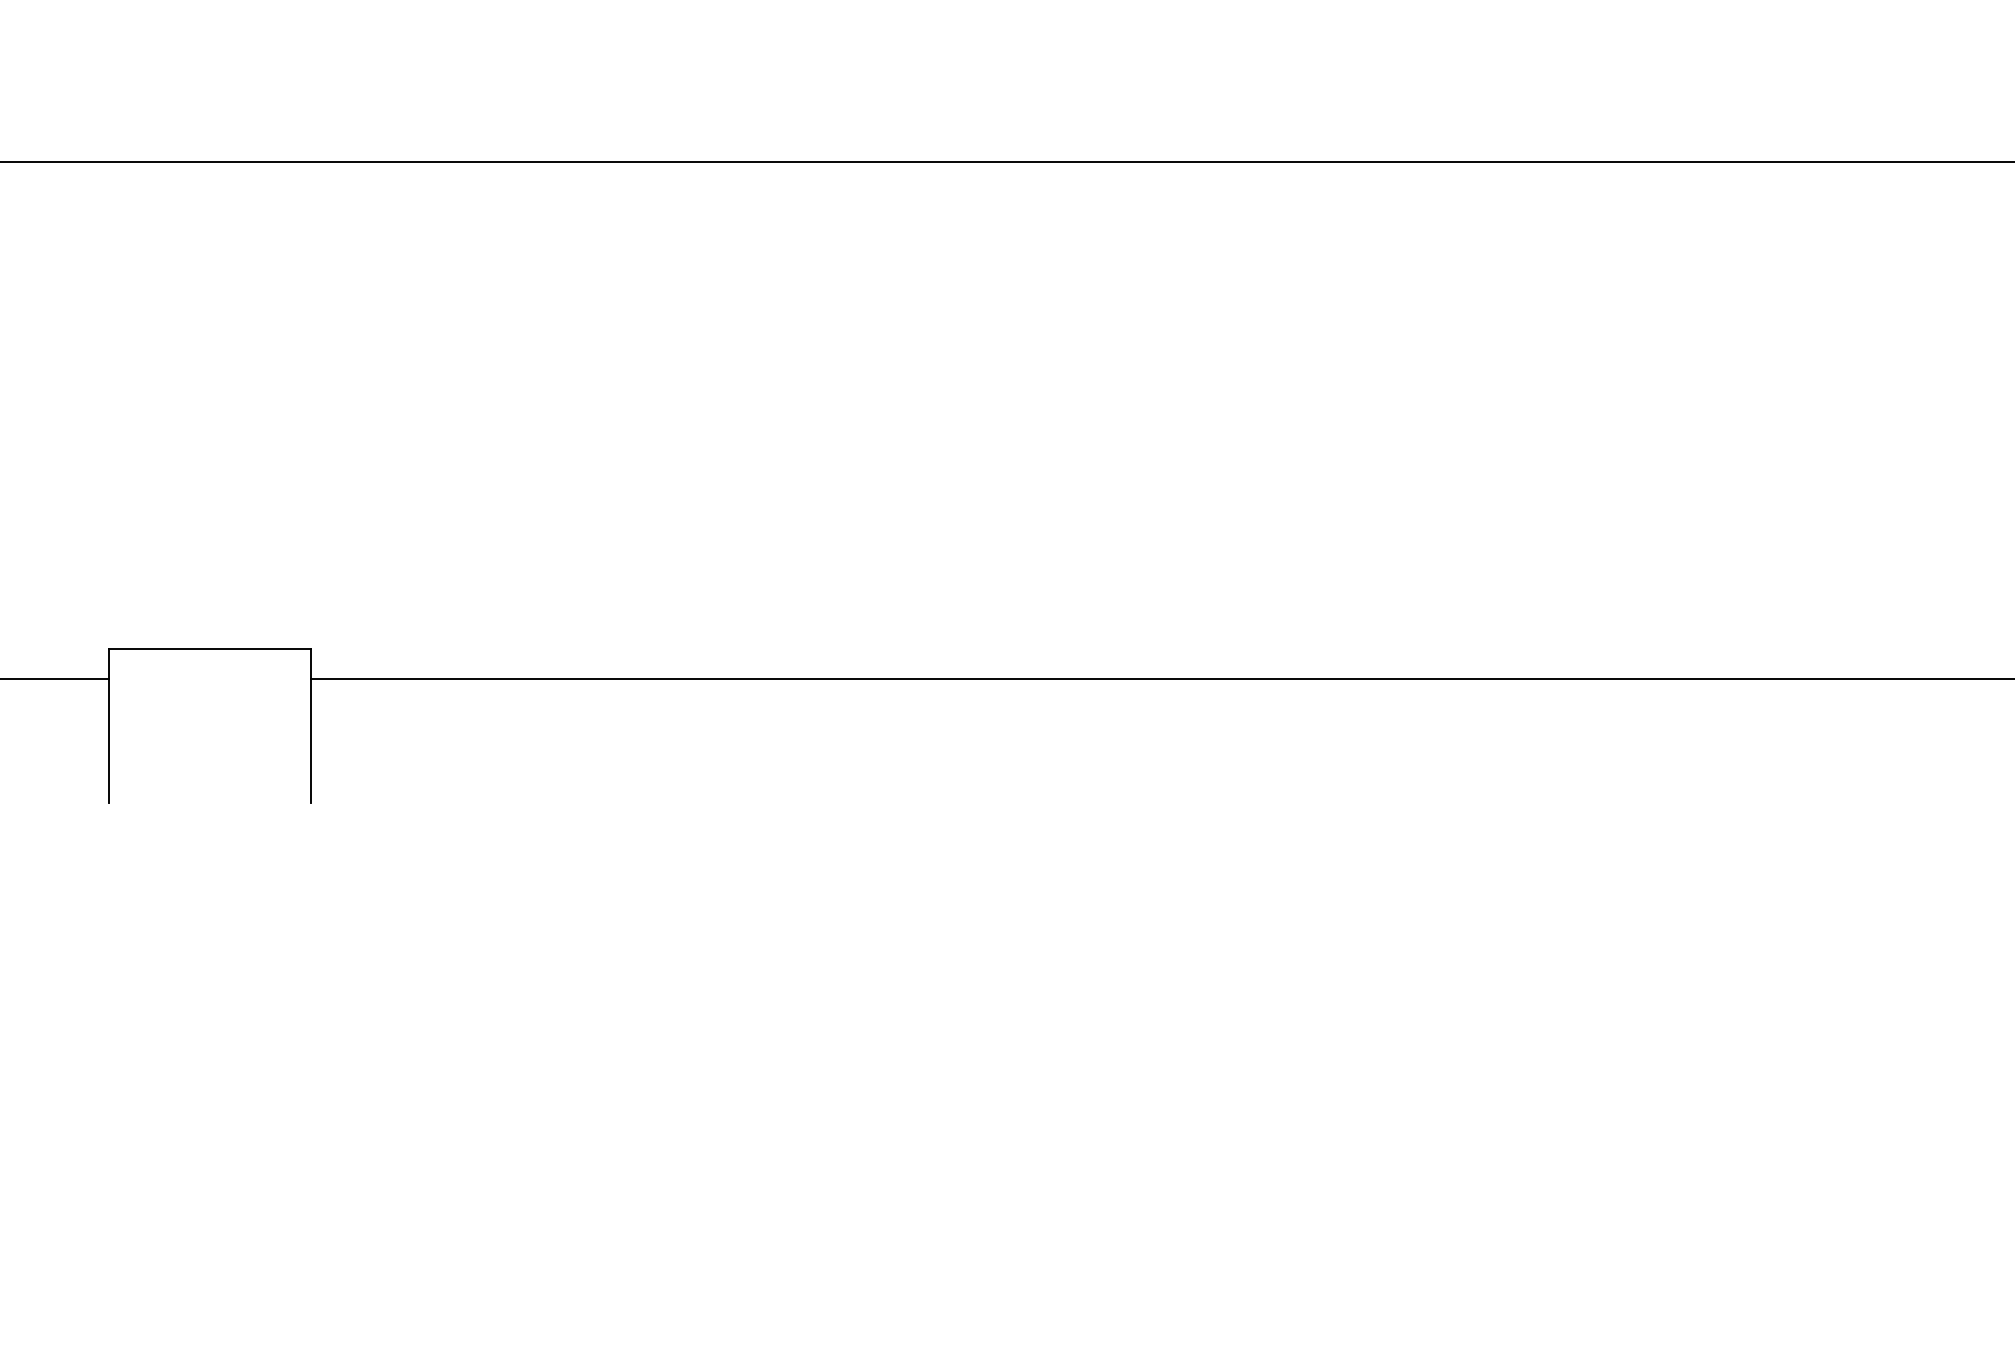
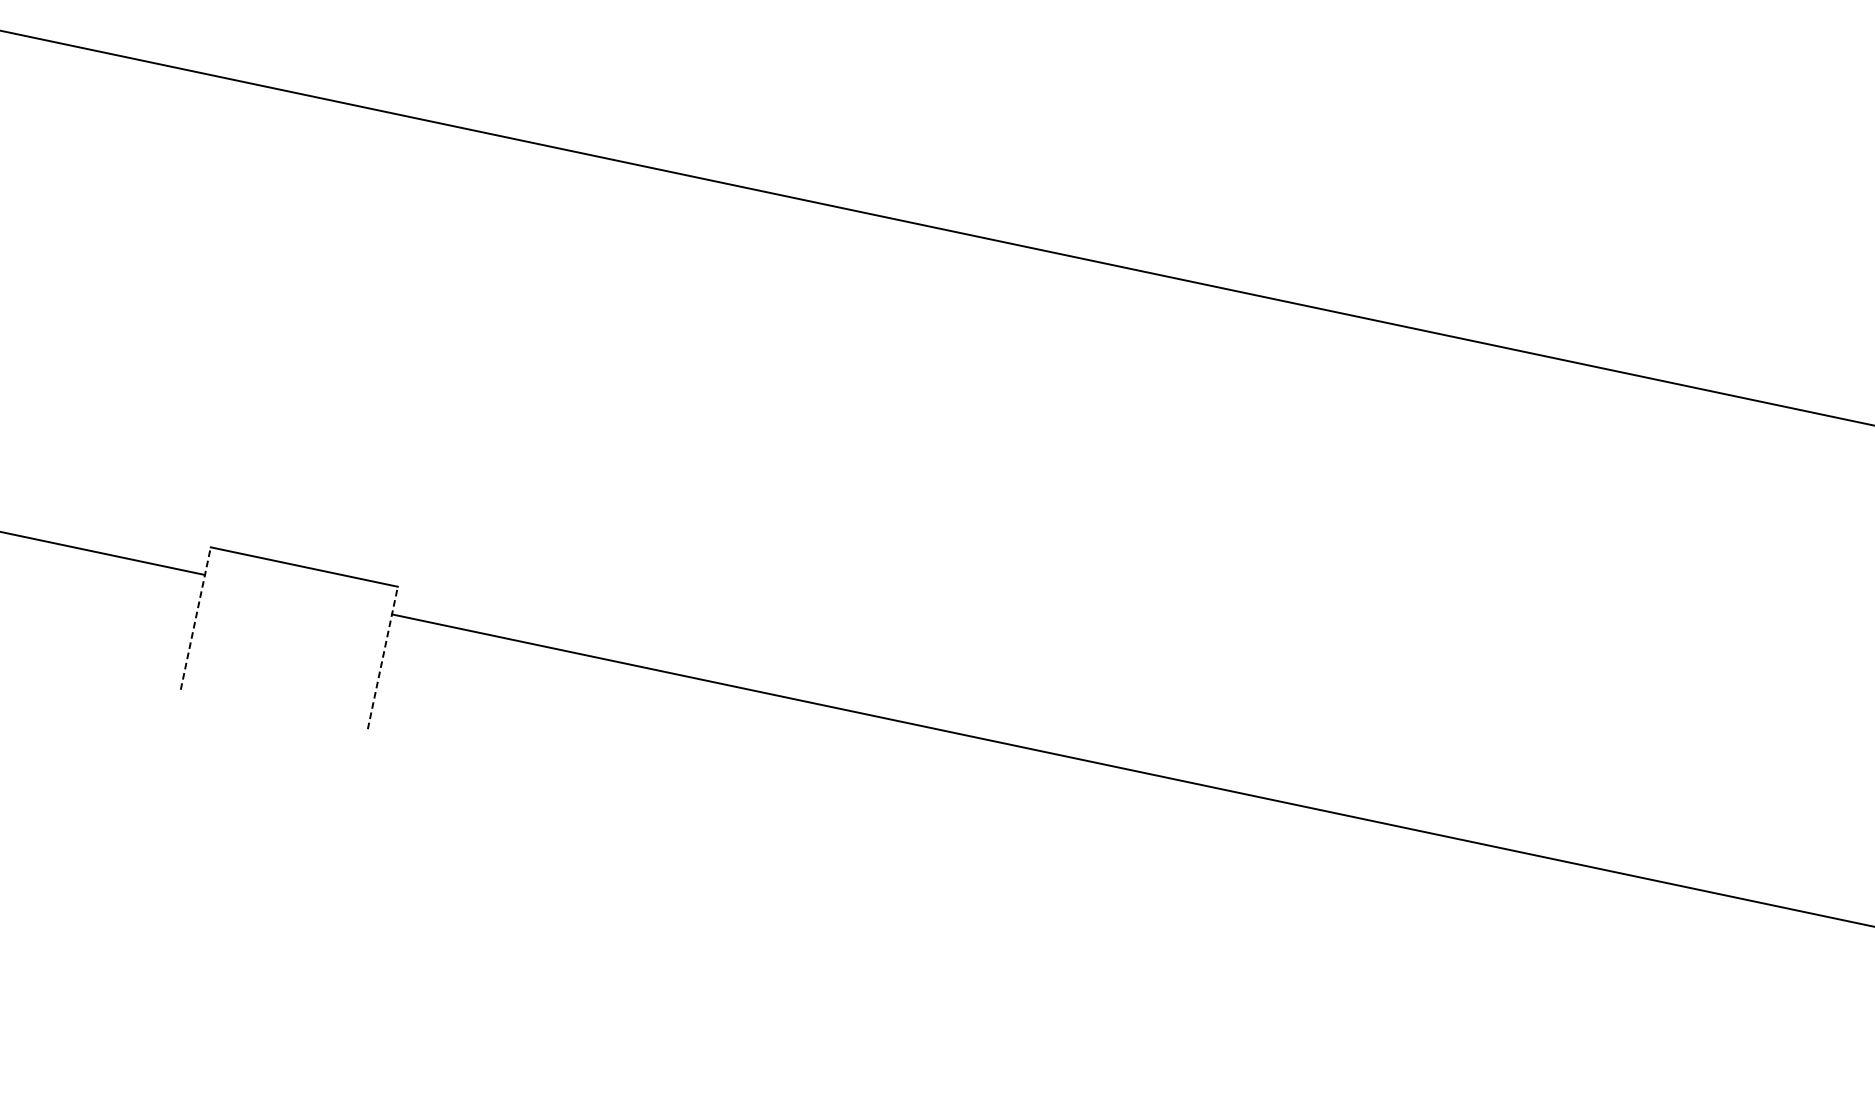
line: (109, 726) -> (195, 619), solid -> dashed
line: (310, 726) -> (382, 658), solid -> dashed

